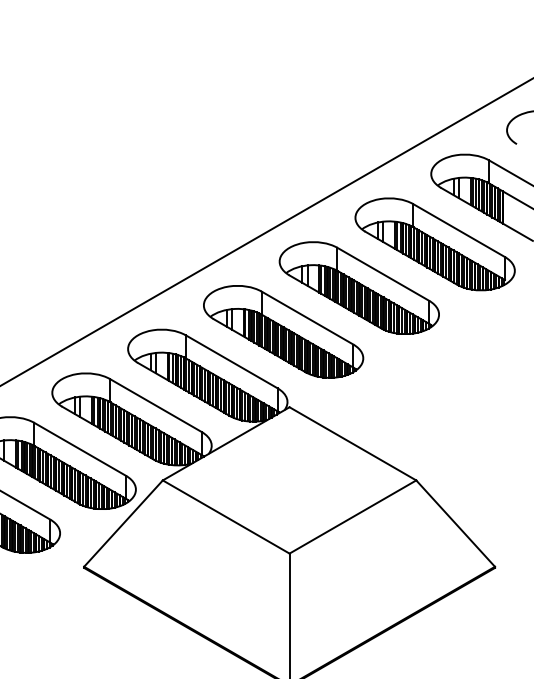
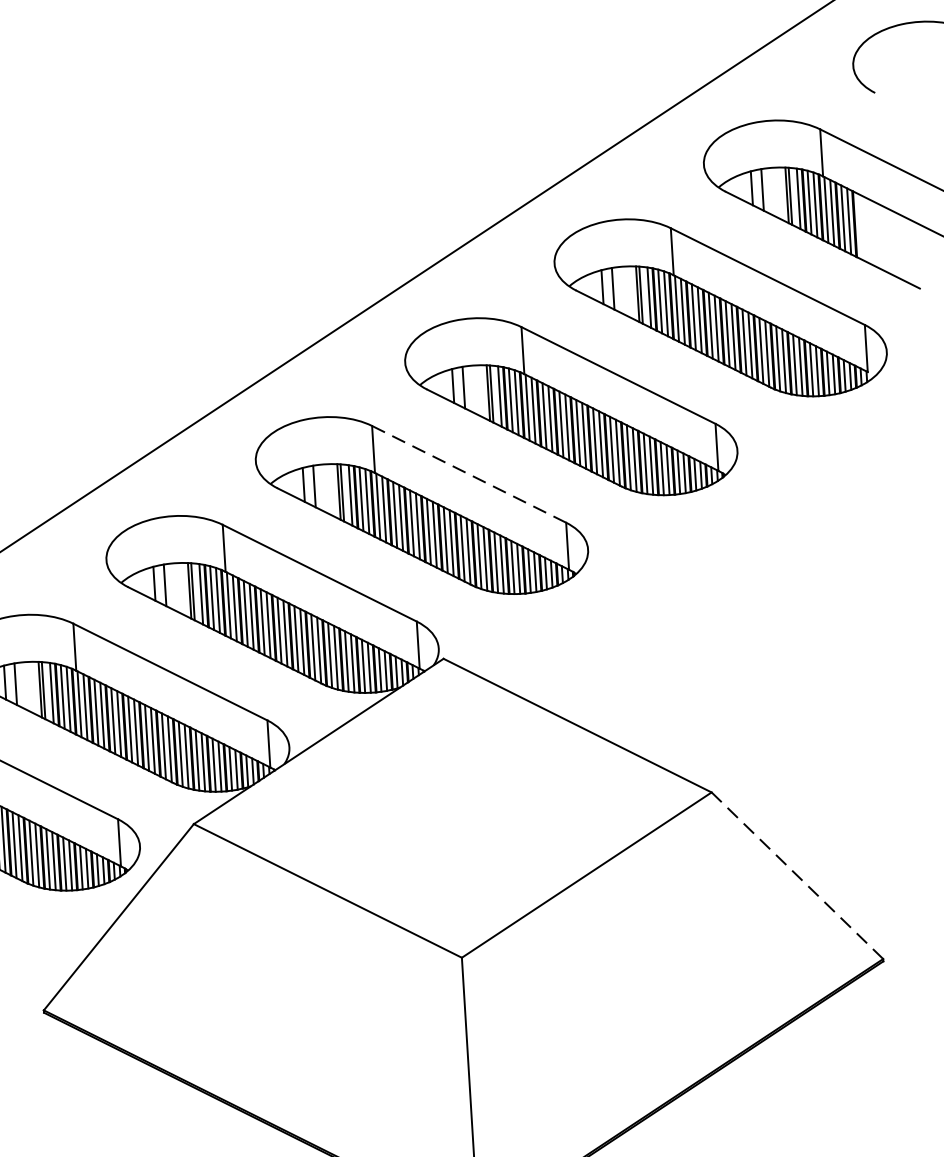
line: (307, 318) -> (469, 475), solid -> dashed
line: (455, 523) -> (797, 875), solid -> dashed

